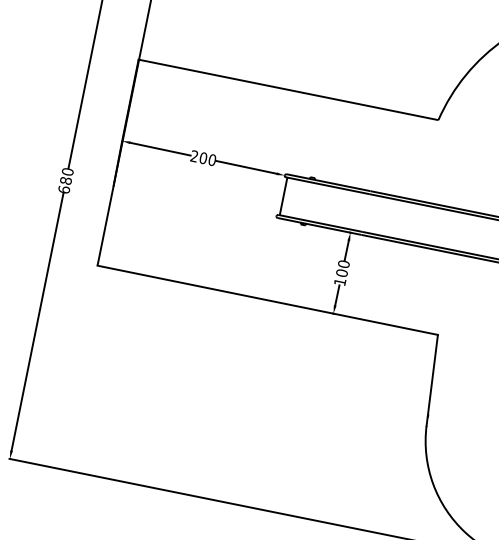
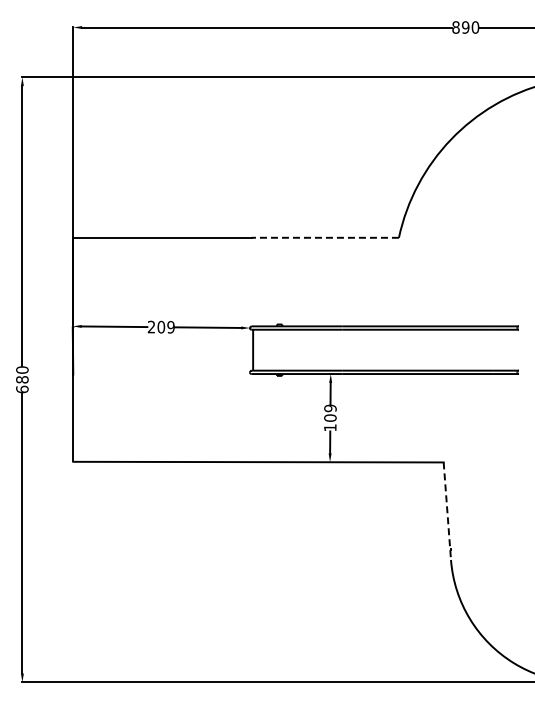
line: (370, 106) -> (325, 237), solid -> dashed
text: (211, 160) -> (170, 327), 200 -> 209
text: (343, 264) -> (330, 408), 100 -> 109
line: (432, 380) -> (447, 511), solid -> dashed

